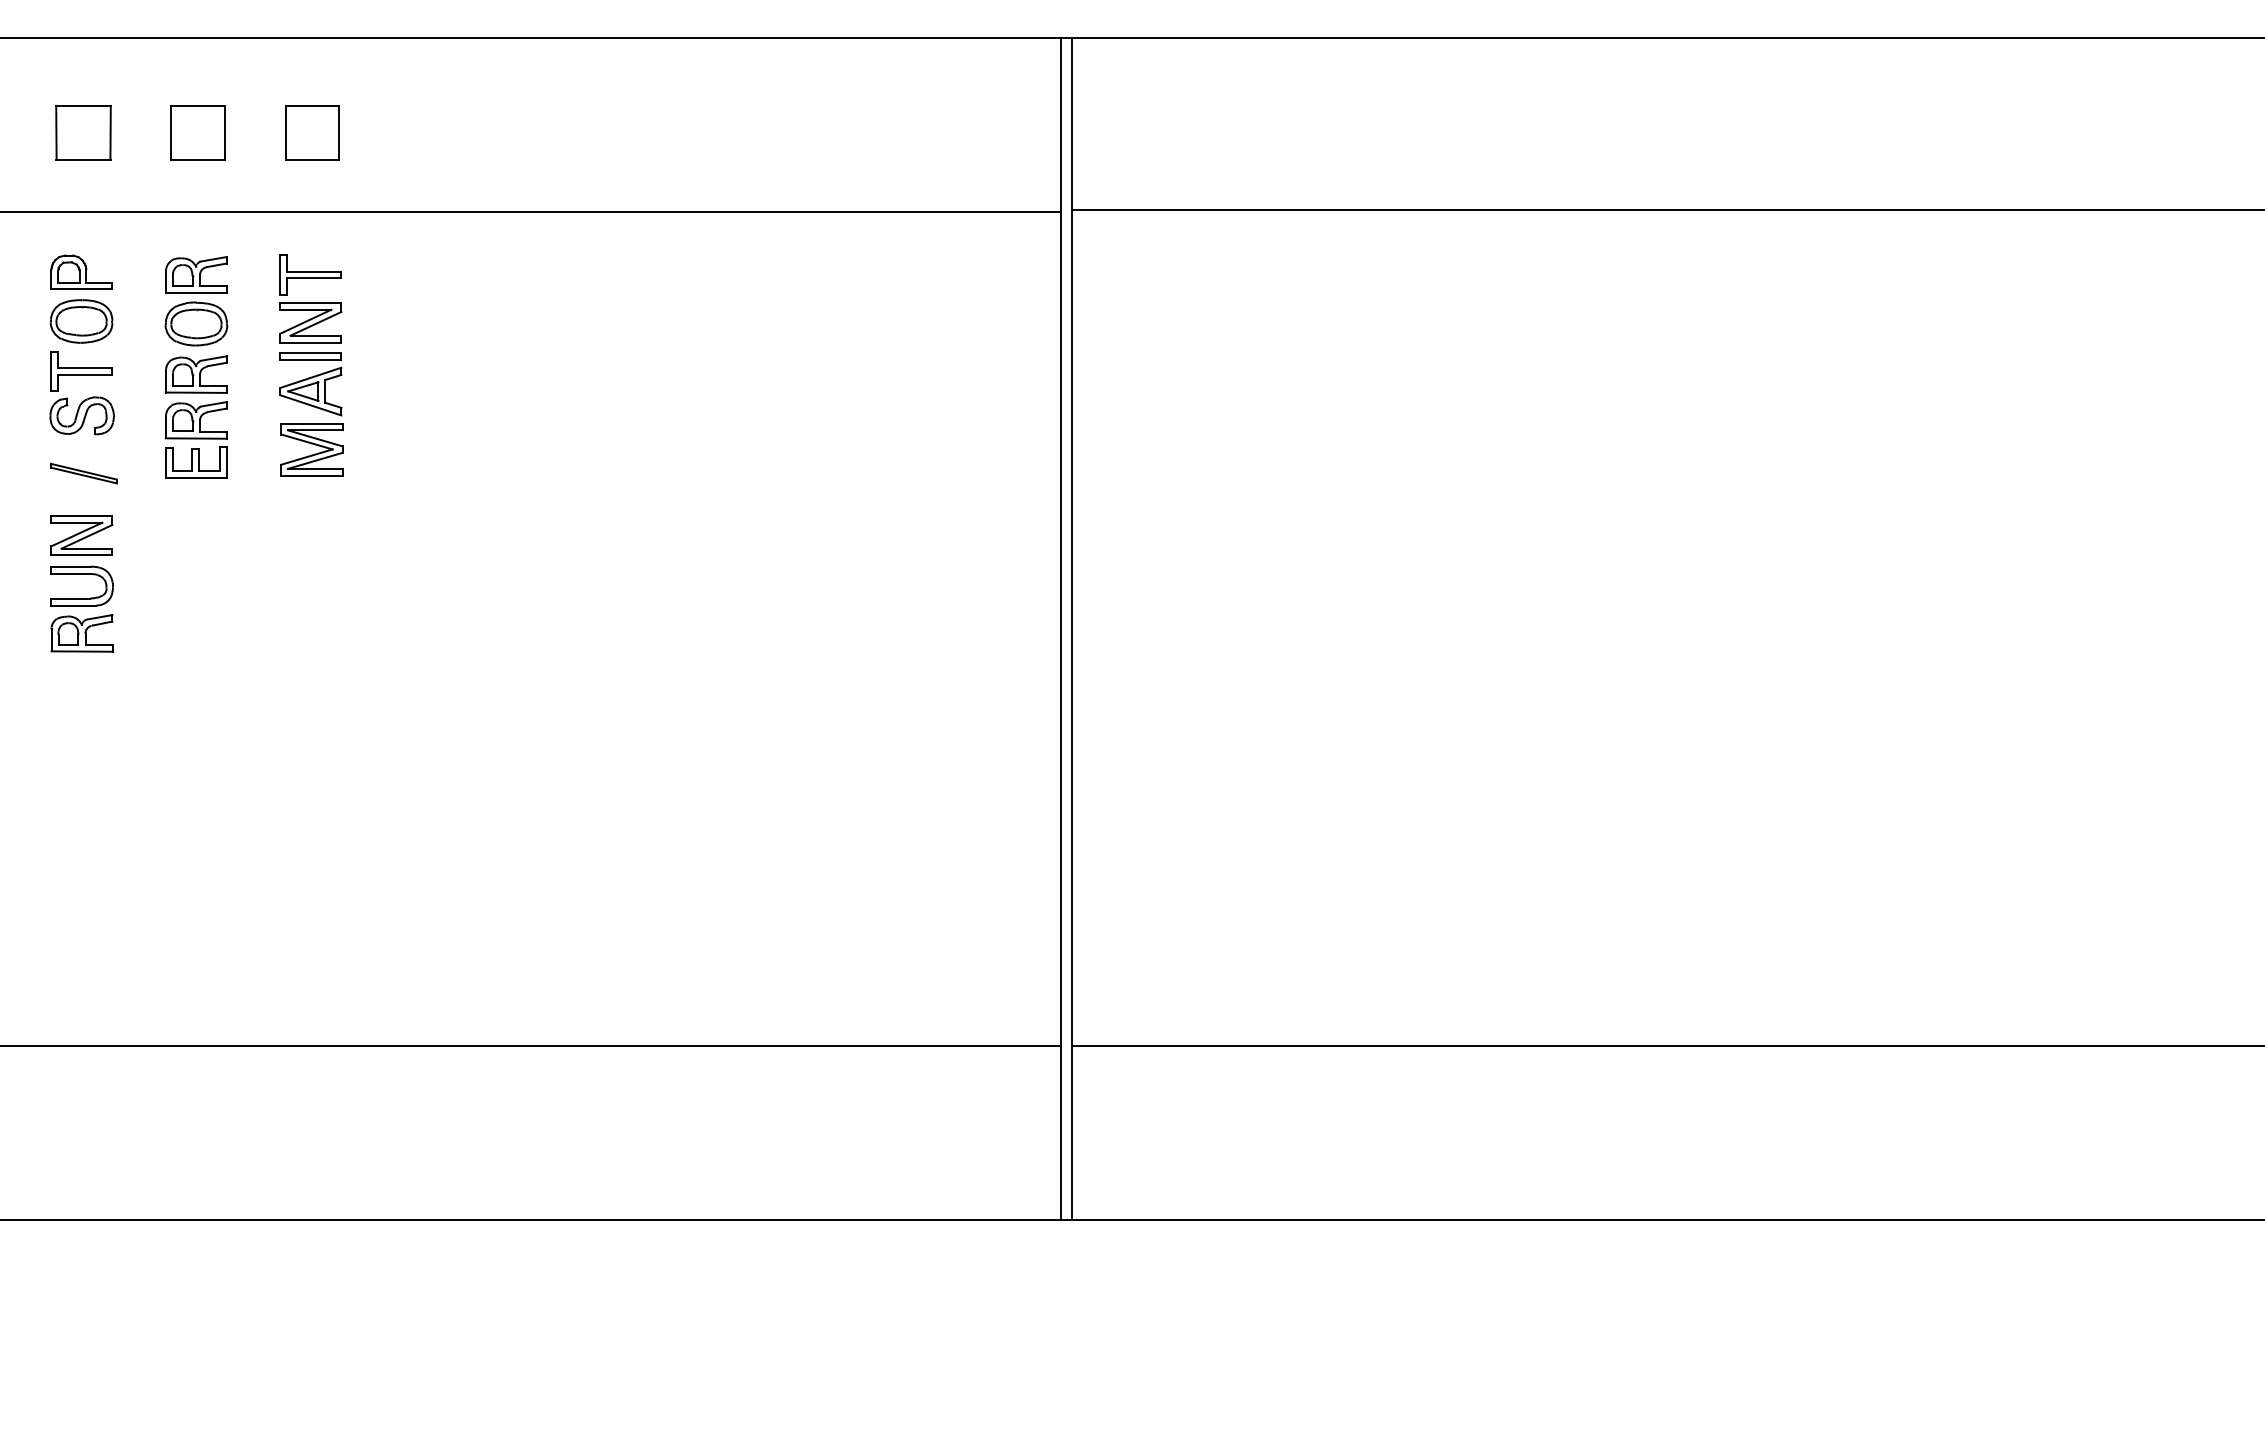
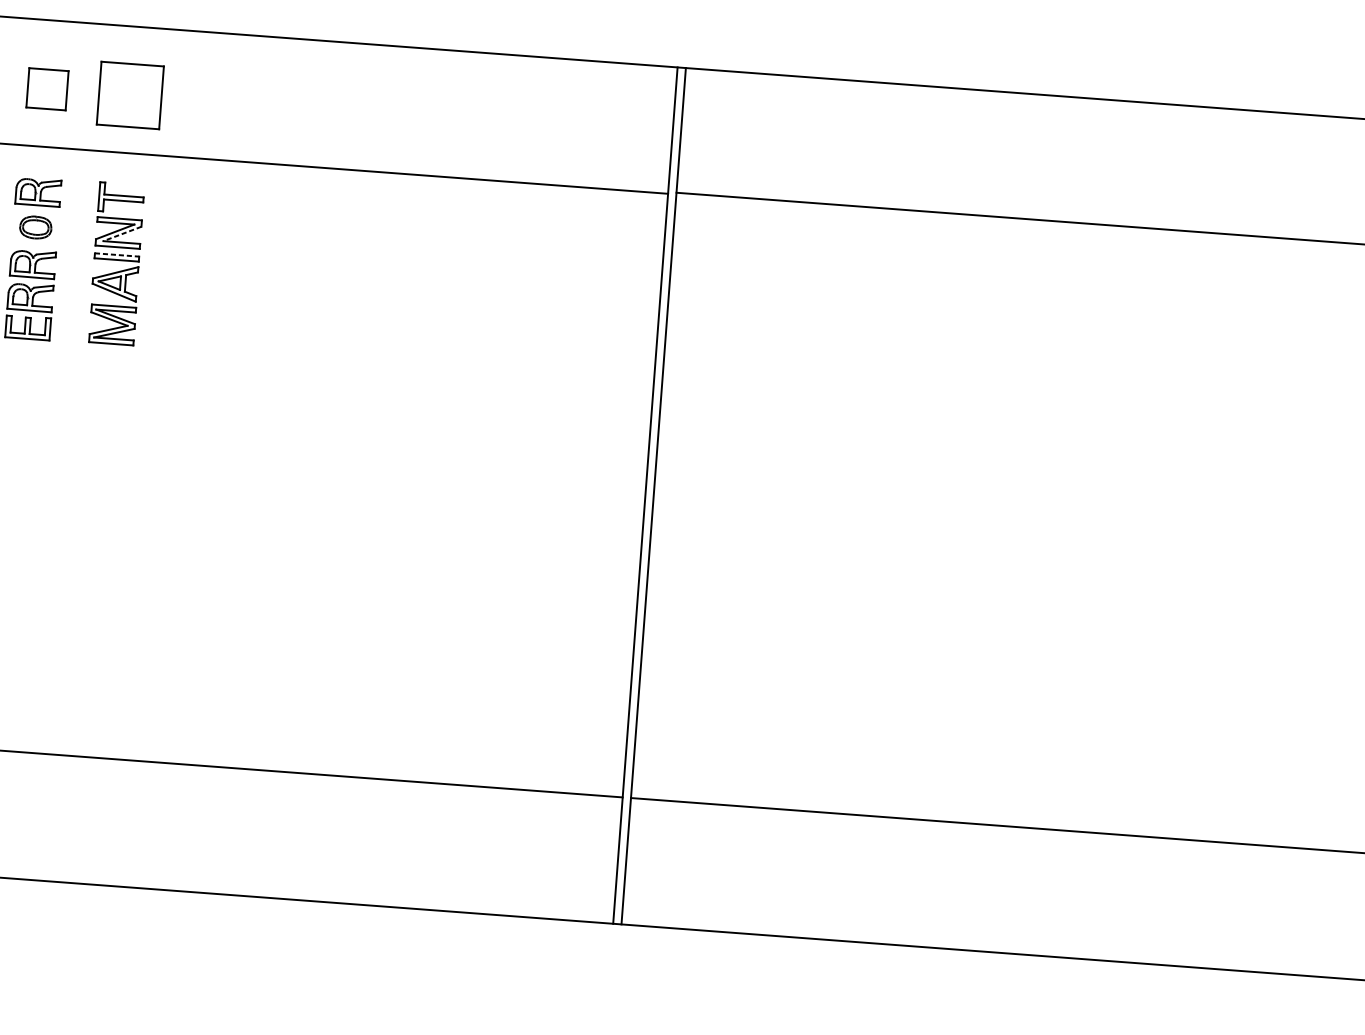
part: (312, 132) -> (130, 95), size x1.6
part: (196, 323) -> (35, 227), size x0.7
line: (315, 324) -> (122, 234), solid -> dashed
line: (310, 353) -> (116, 255), solid -> dashed

